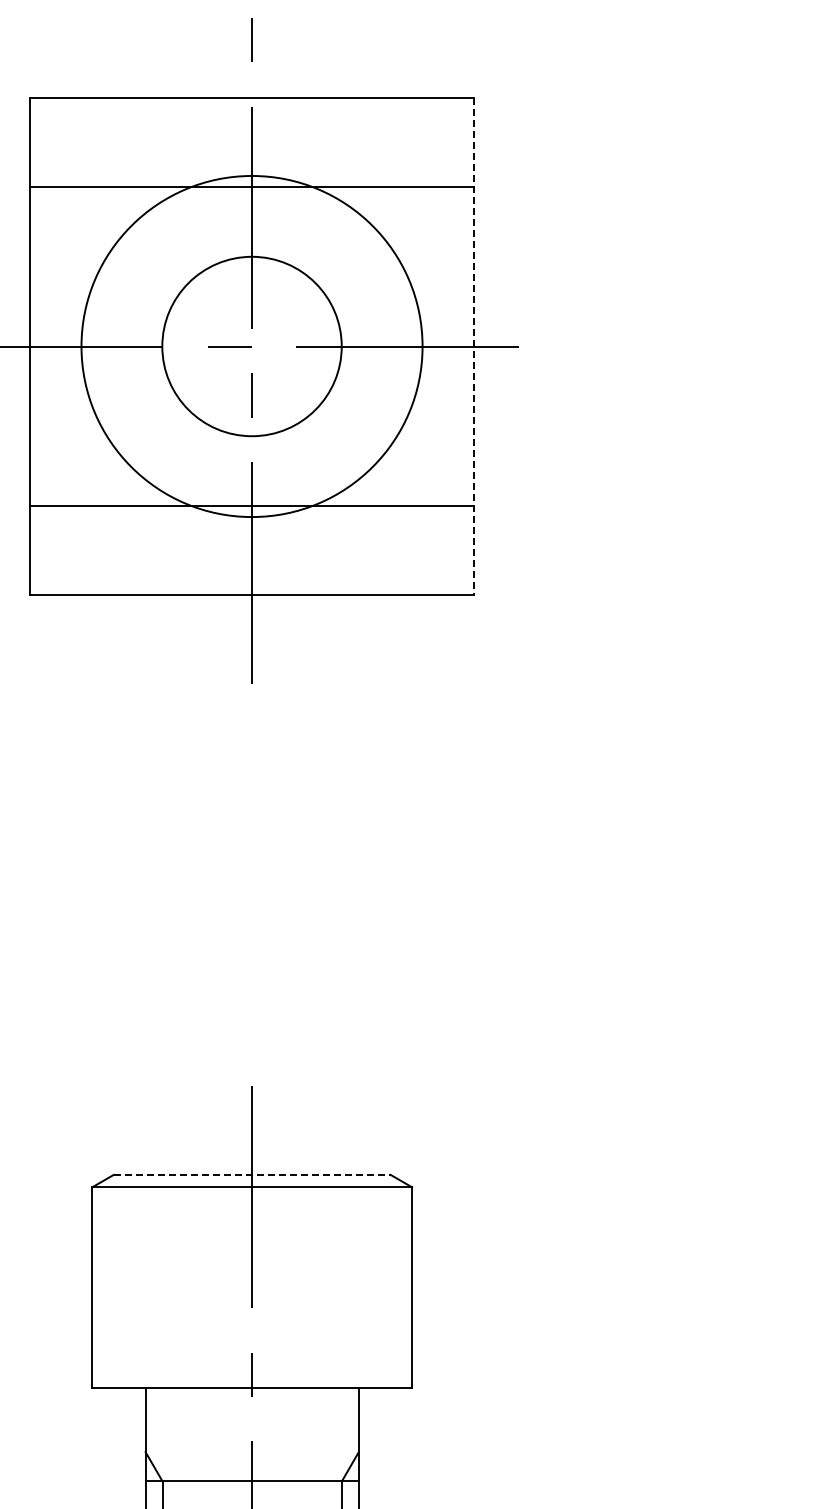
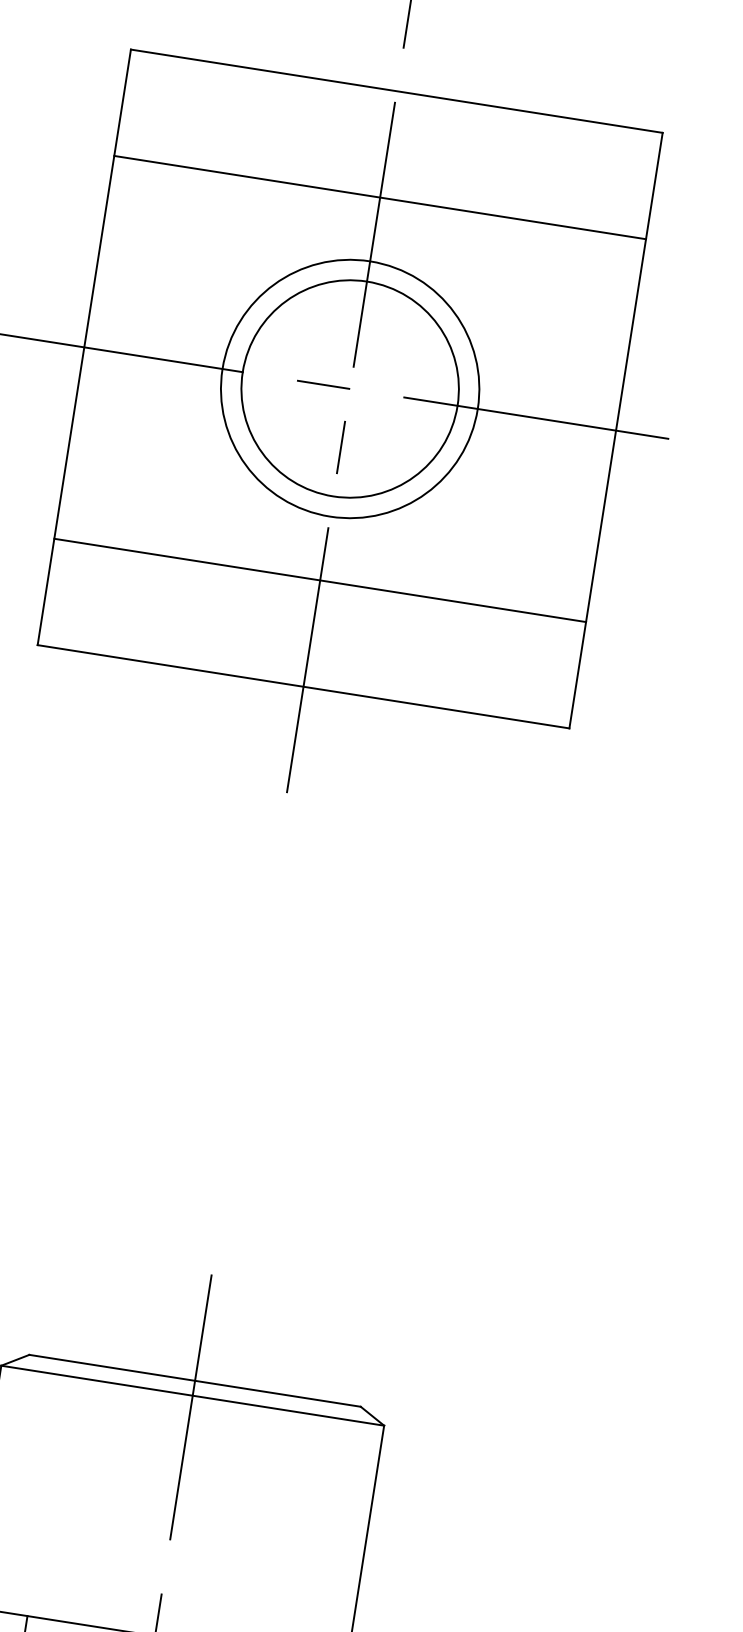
circle: (251, 346) -> (349, 388), size x0.62
line: (474, 346) -> (616, 430), dashed -> solid
line: (252, 1174) -> (195, 1380), dashed -> solid

